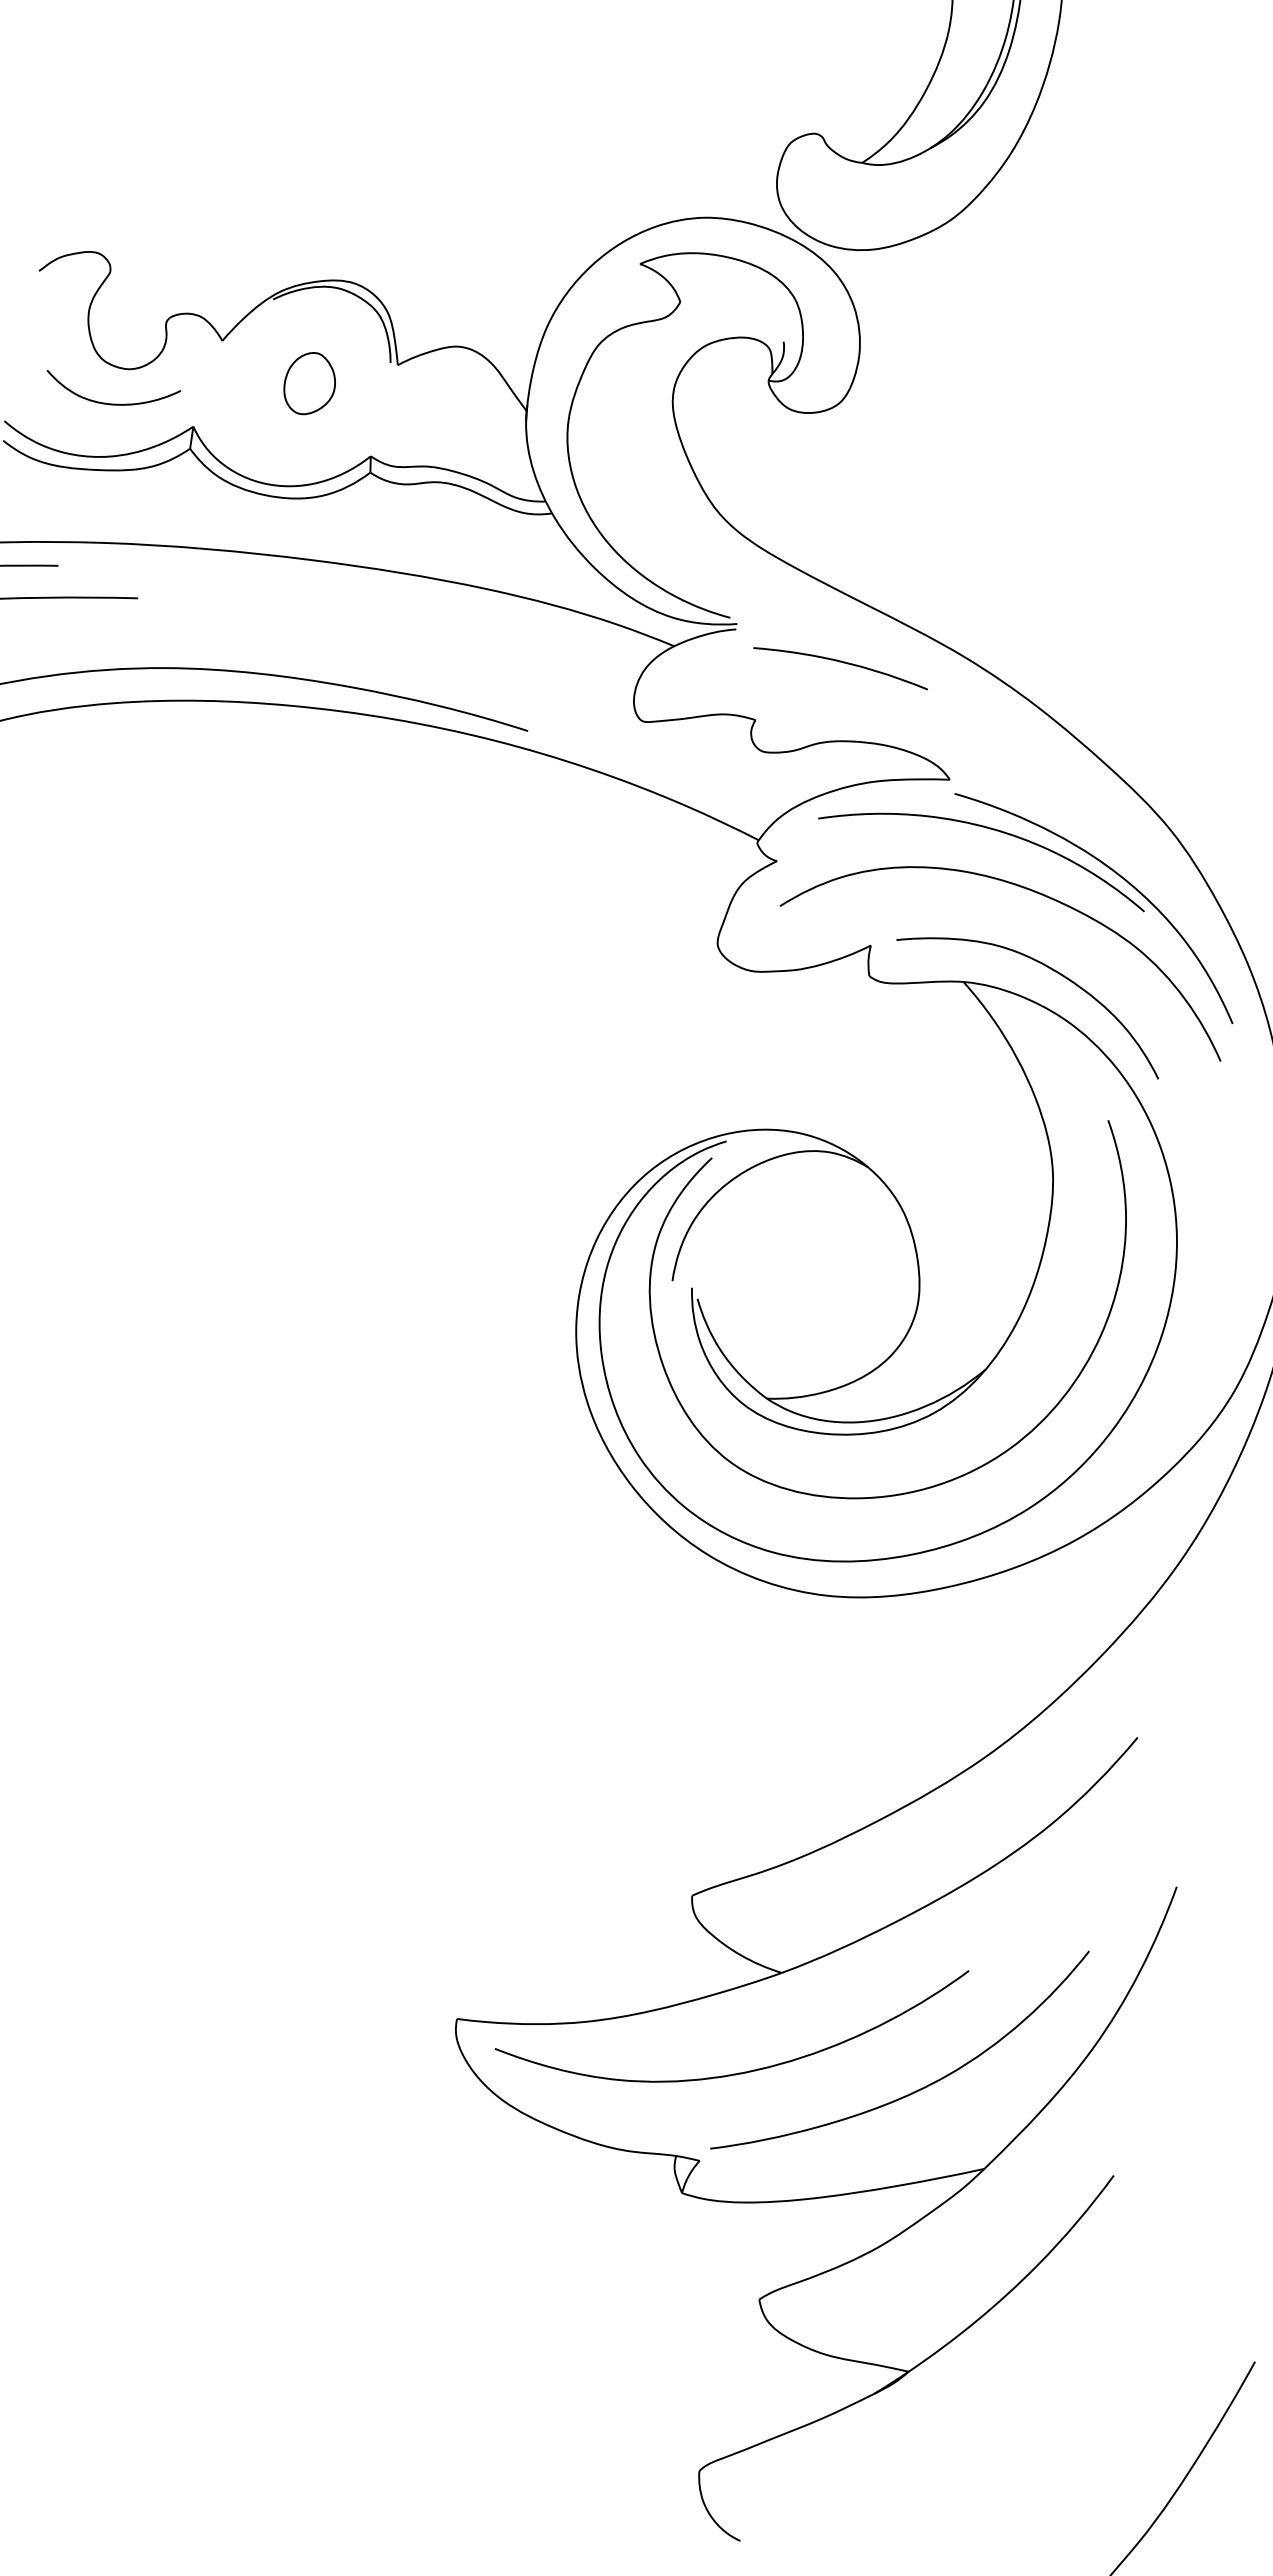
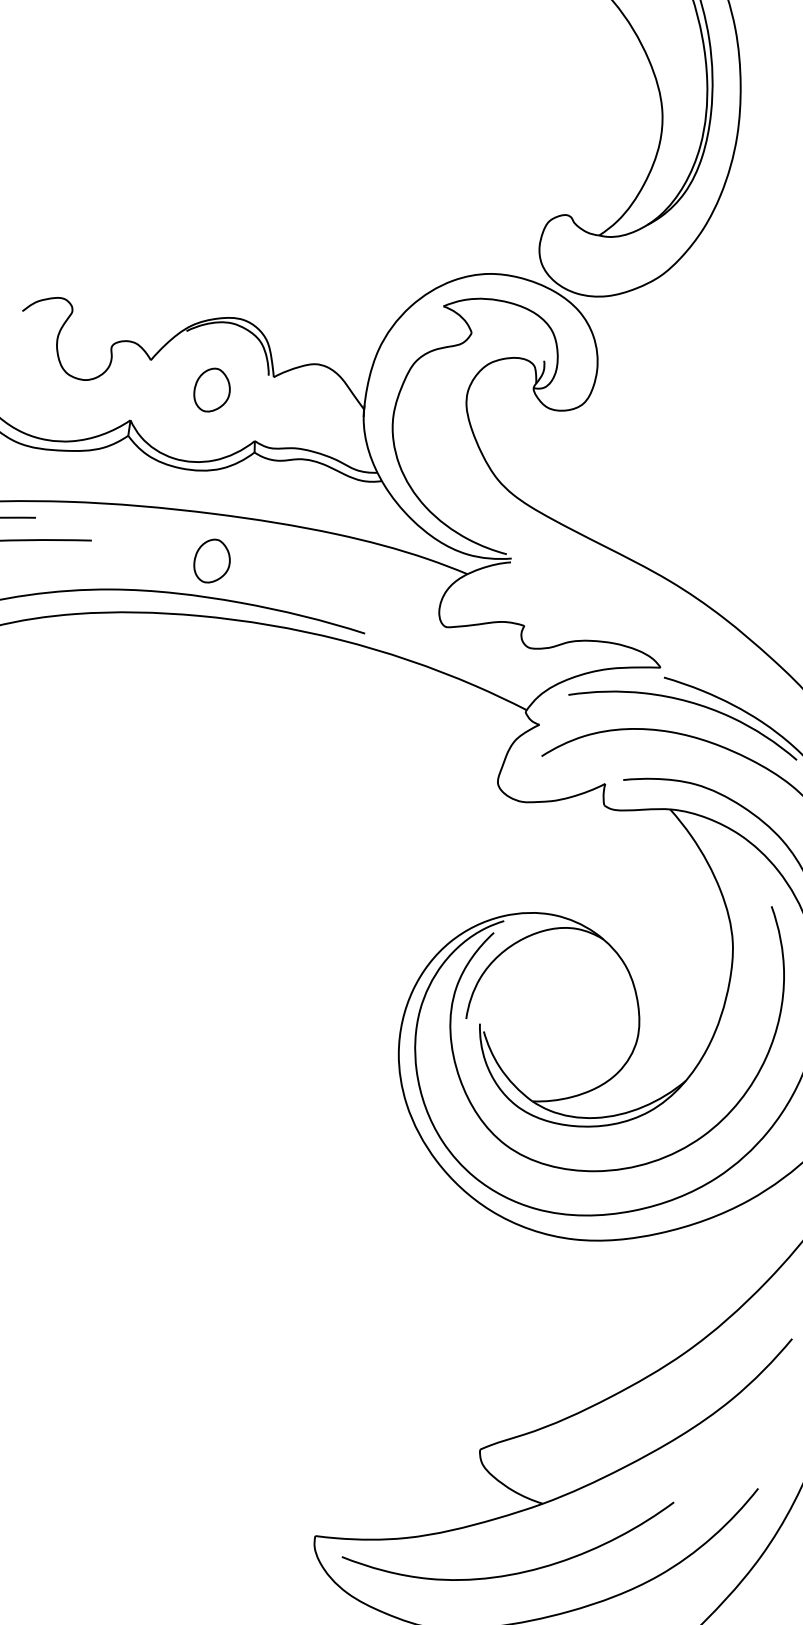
curve: (113, 403) -> (74, 404), removed
part: (309, 627) -> (211, 561), added
curve: (843, 663) -> (586, 586), removed

